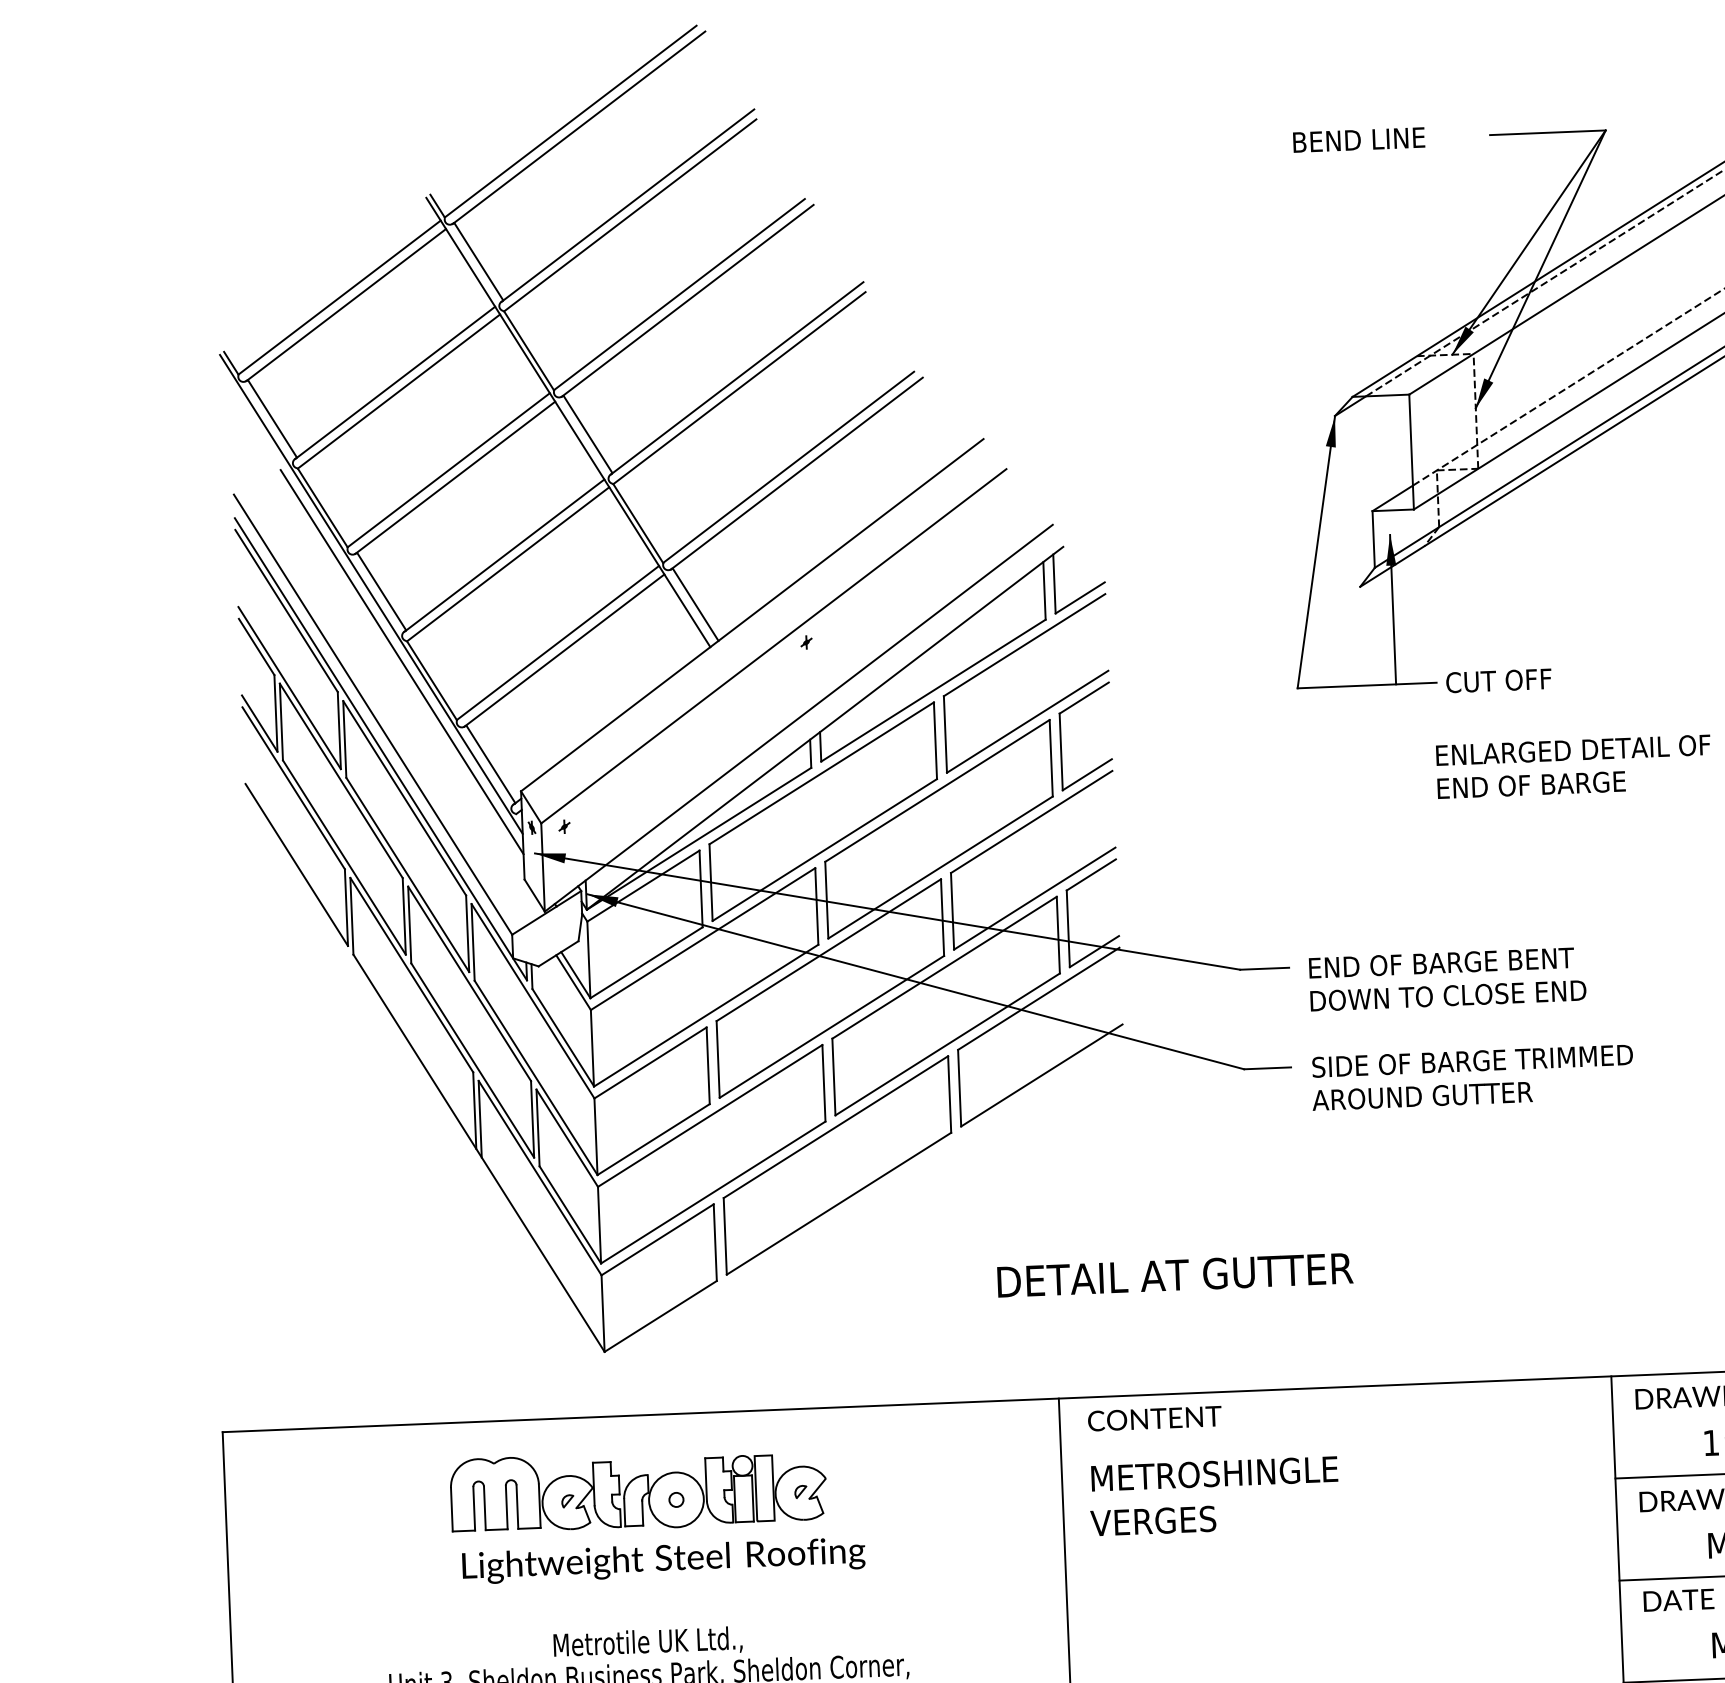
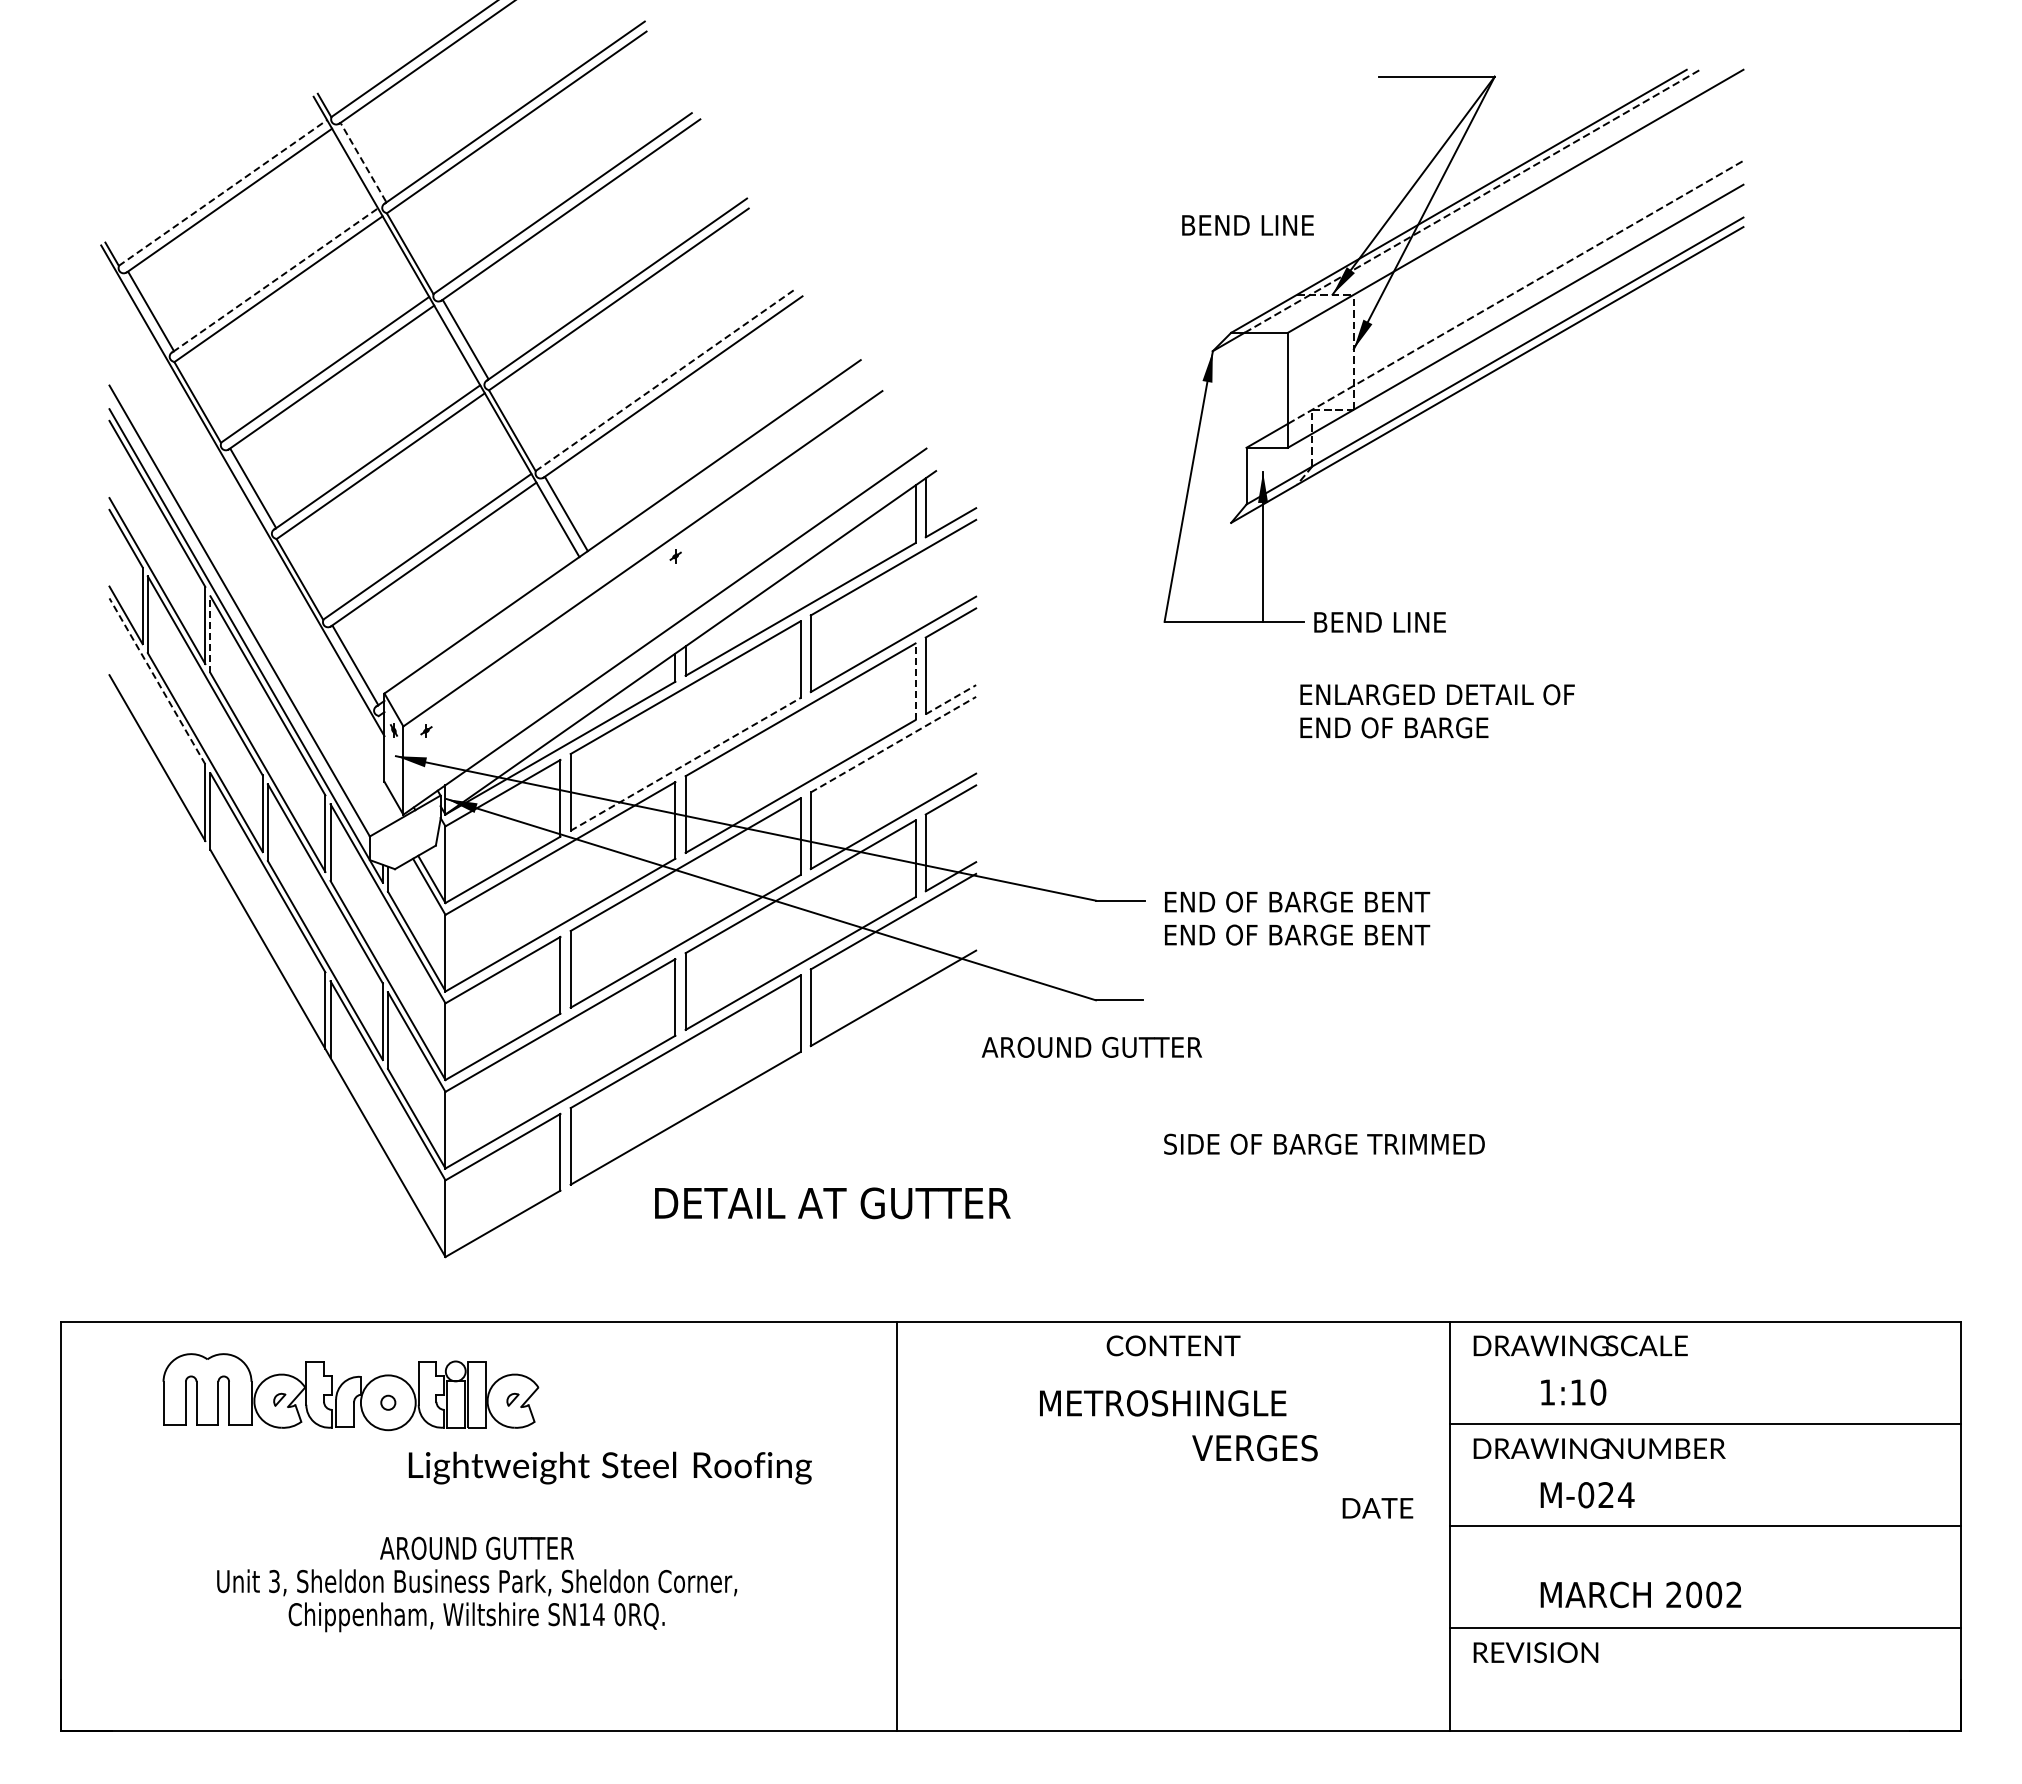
text: (1358, 140) -> (1247, 225), moved
line: (478, 261) -> (363, 162), solid -> dashed
line: (340, 297) -> (223, 192), solid -> dashed
line: (396, 381) -> (276, 279), solid -> dashed
line: (788, 467) -> (664, 380), solid -> dashed
line: (401, 661) -> (270, 559), removed
text: (1512, 679) -> (1379, 621), CUT OFF -> BEND LINE
line: (344, 739) -> (210, 634), solid -> dashed
line: (1051, 757) -> (915, 681), solid -> dashed
line: (1087, 774) -> (951, 699), solid -> dashed
line: (293, 788) -> (157, 681), solid -> dashed
line: (1031, 821) -> (893, 744), solid -> dashed
line: (824, 850) -> (685, 764), solid -> dashed
text: (1449, 995) -> (1303, 934), DOWN TO CLOSE END -> END OF BARGE BENT
text: (1472, 1060) -> (1324, 1143), moved
text: (1421, 1095) -> (1091, 1046), moved
text: (1175, 1275) -> (832, 1203), moved
text: (1154, 1418) -> (1173, 1345), moved
text: (1215, 1473) -> (1163, 1403), moved
part: (638, 1491) -> (350, 1392), moved
text: (1152, 1521) -> (1254, 1448), moved
text: (663, 1560) -> (609, 1467), moved
text: (1678, 1600) -> (1377, 1508), moved
text: (647, 1642) -> (476, 1549), Metrotile UK Ltd., -> AROUND GUTTER

